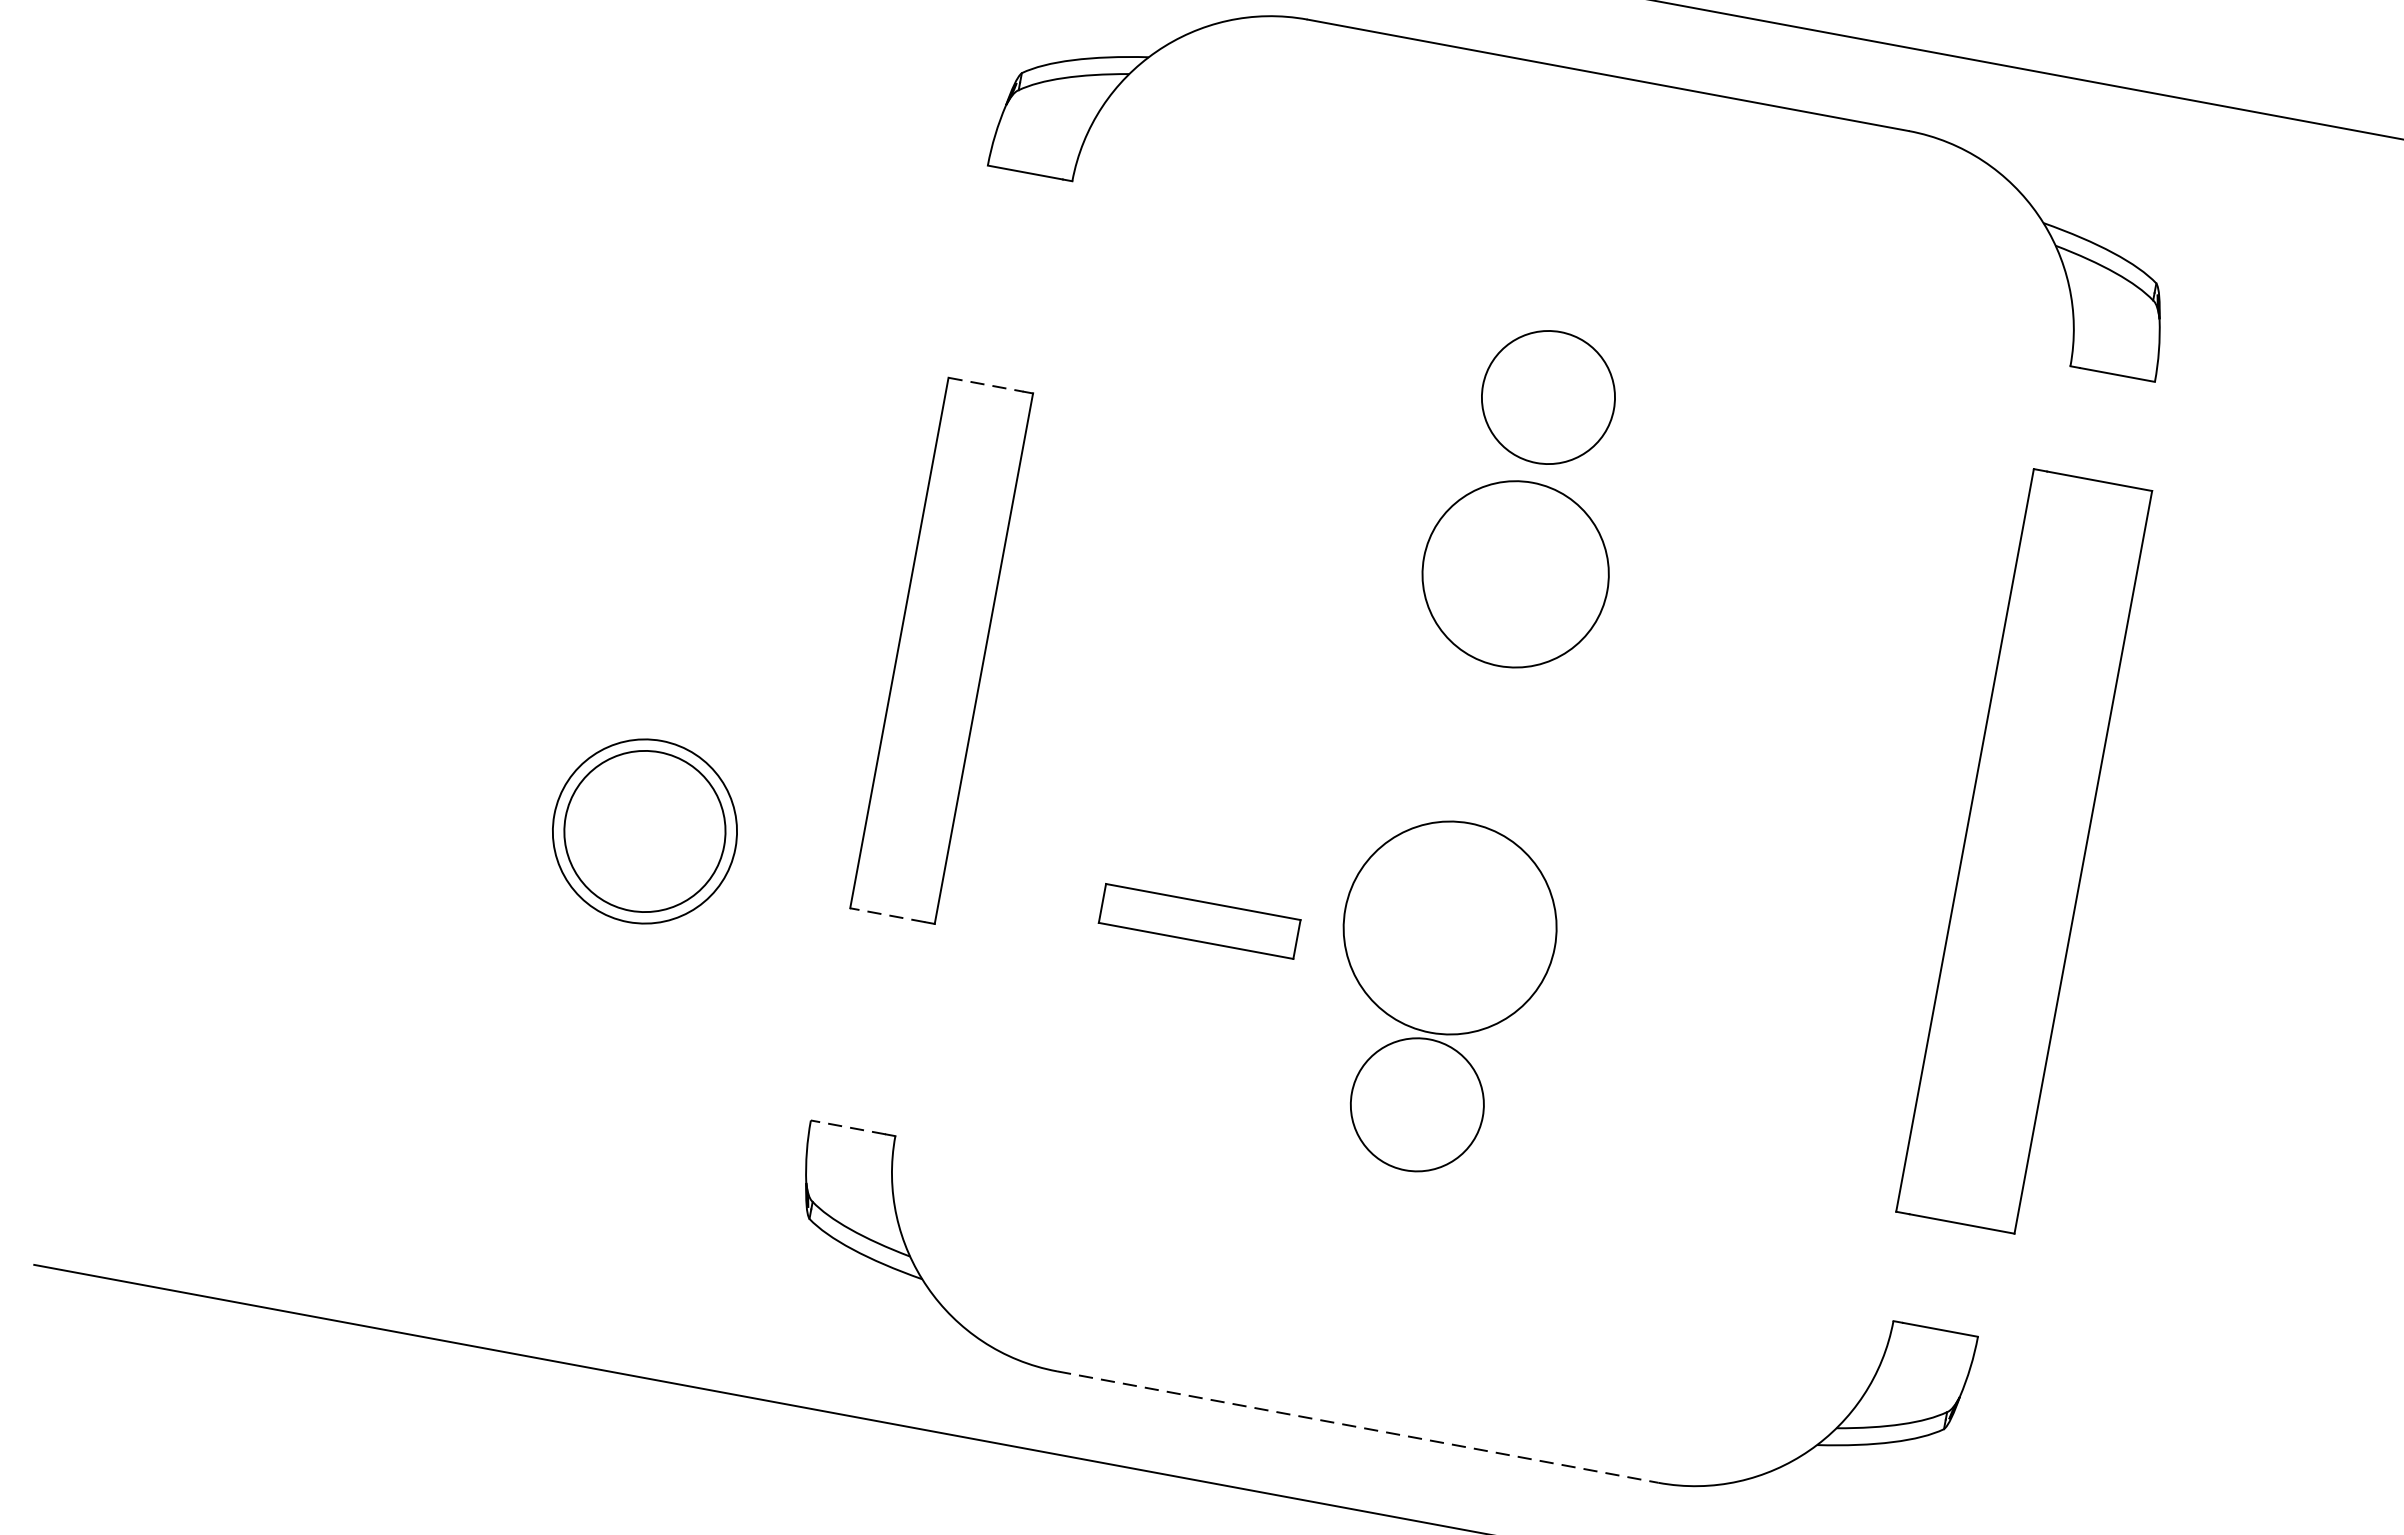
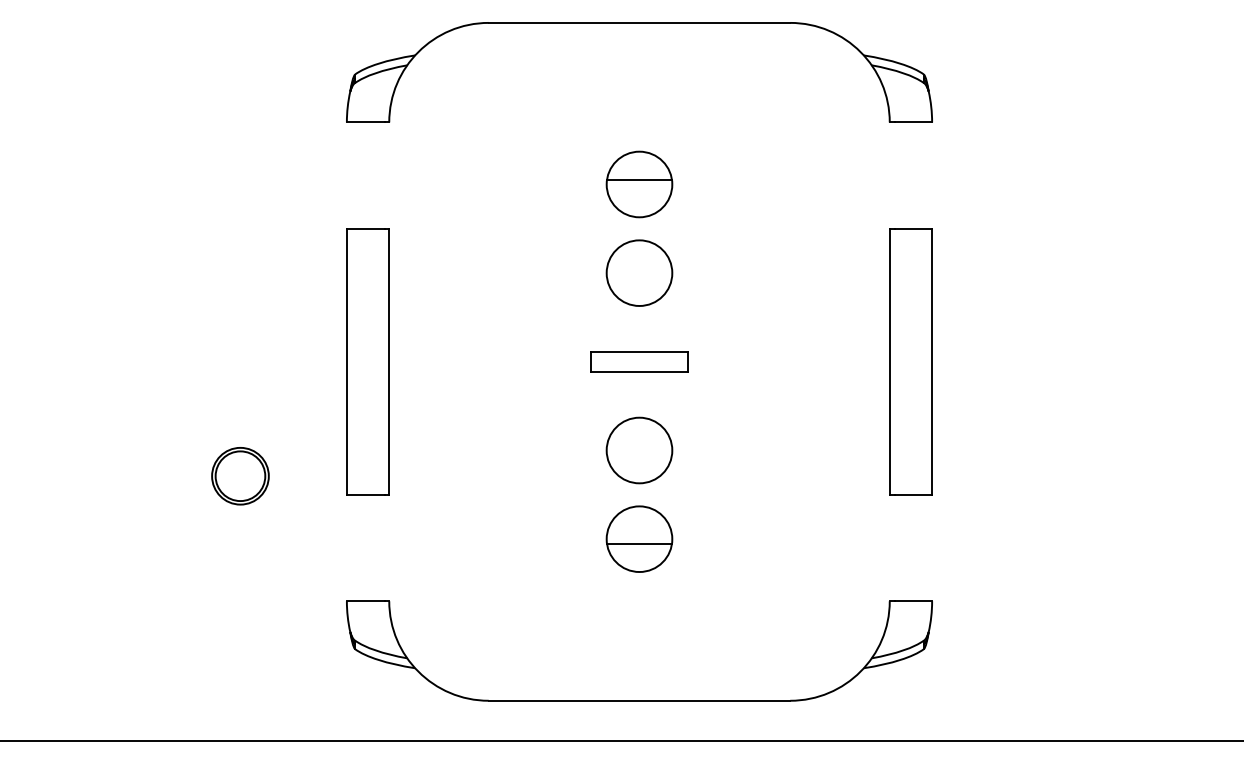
line: (985, 383) -> (365, 228), dashed -> solid
line: (1549, 389) -> (639, 180), added
circle: (1515, 573) -> (639, 272), size x0.71
part: (644, 832) -> (240, 476), size x0.62
part: (2023, 850) -> (910, 361), size x0.71
line: (887, 914) -> (365, 494), dashed -> solid
part: (1199, 920) -> (639, 361), moved
circle: (1450, 927) -> (639, 450), size x0.62
line: (1415, 1113) -> (639, 543), added
line: (847, 1127) -> (365, 601), dashed -> solid
line: (1357, 1426) -> (639, 700), dashed -> solid

